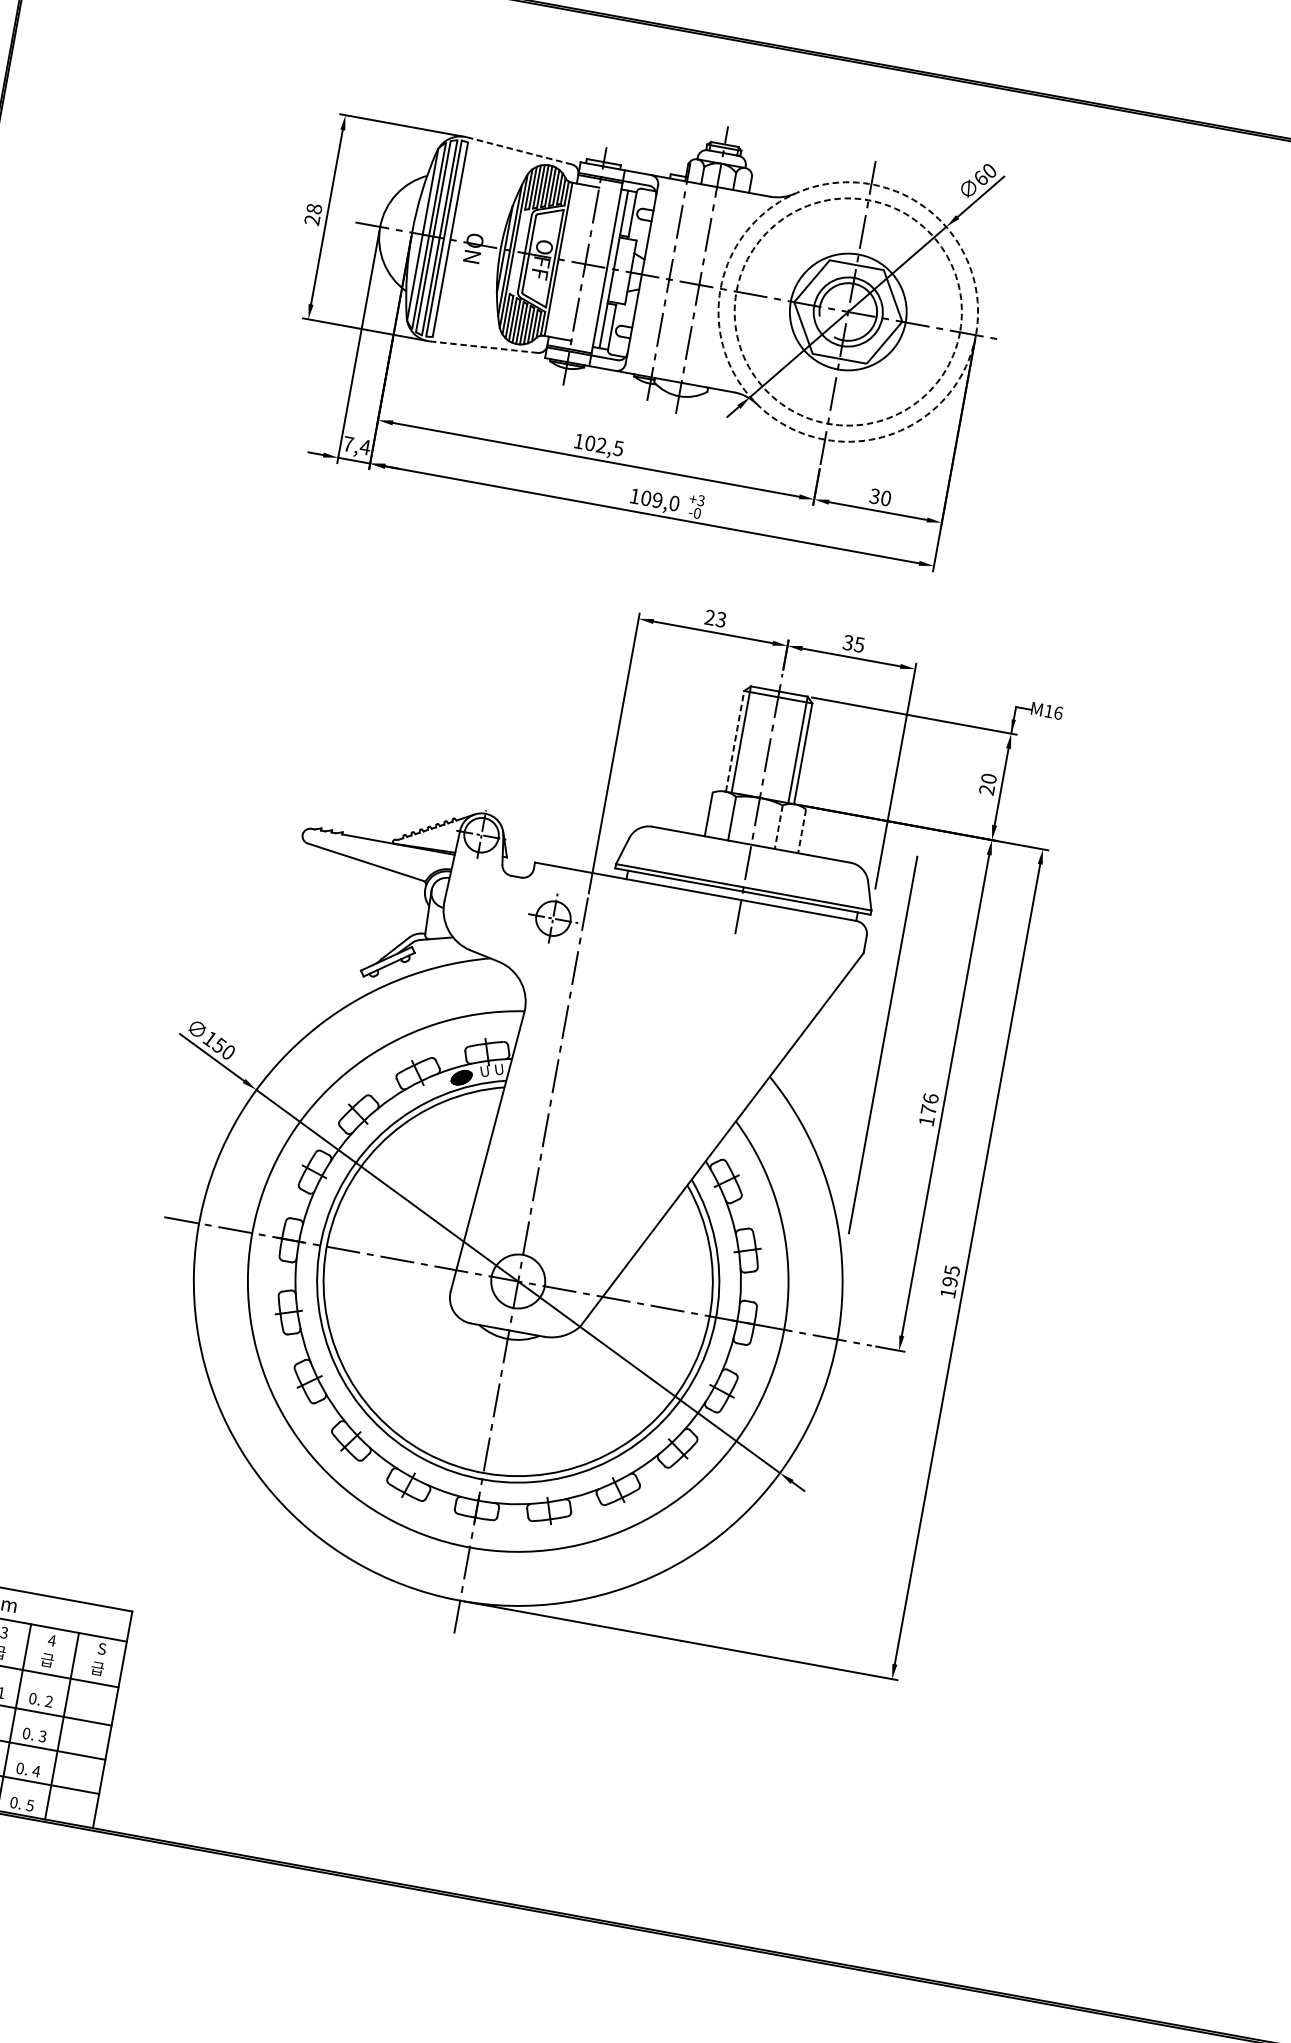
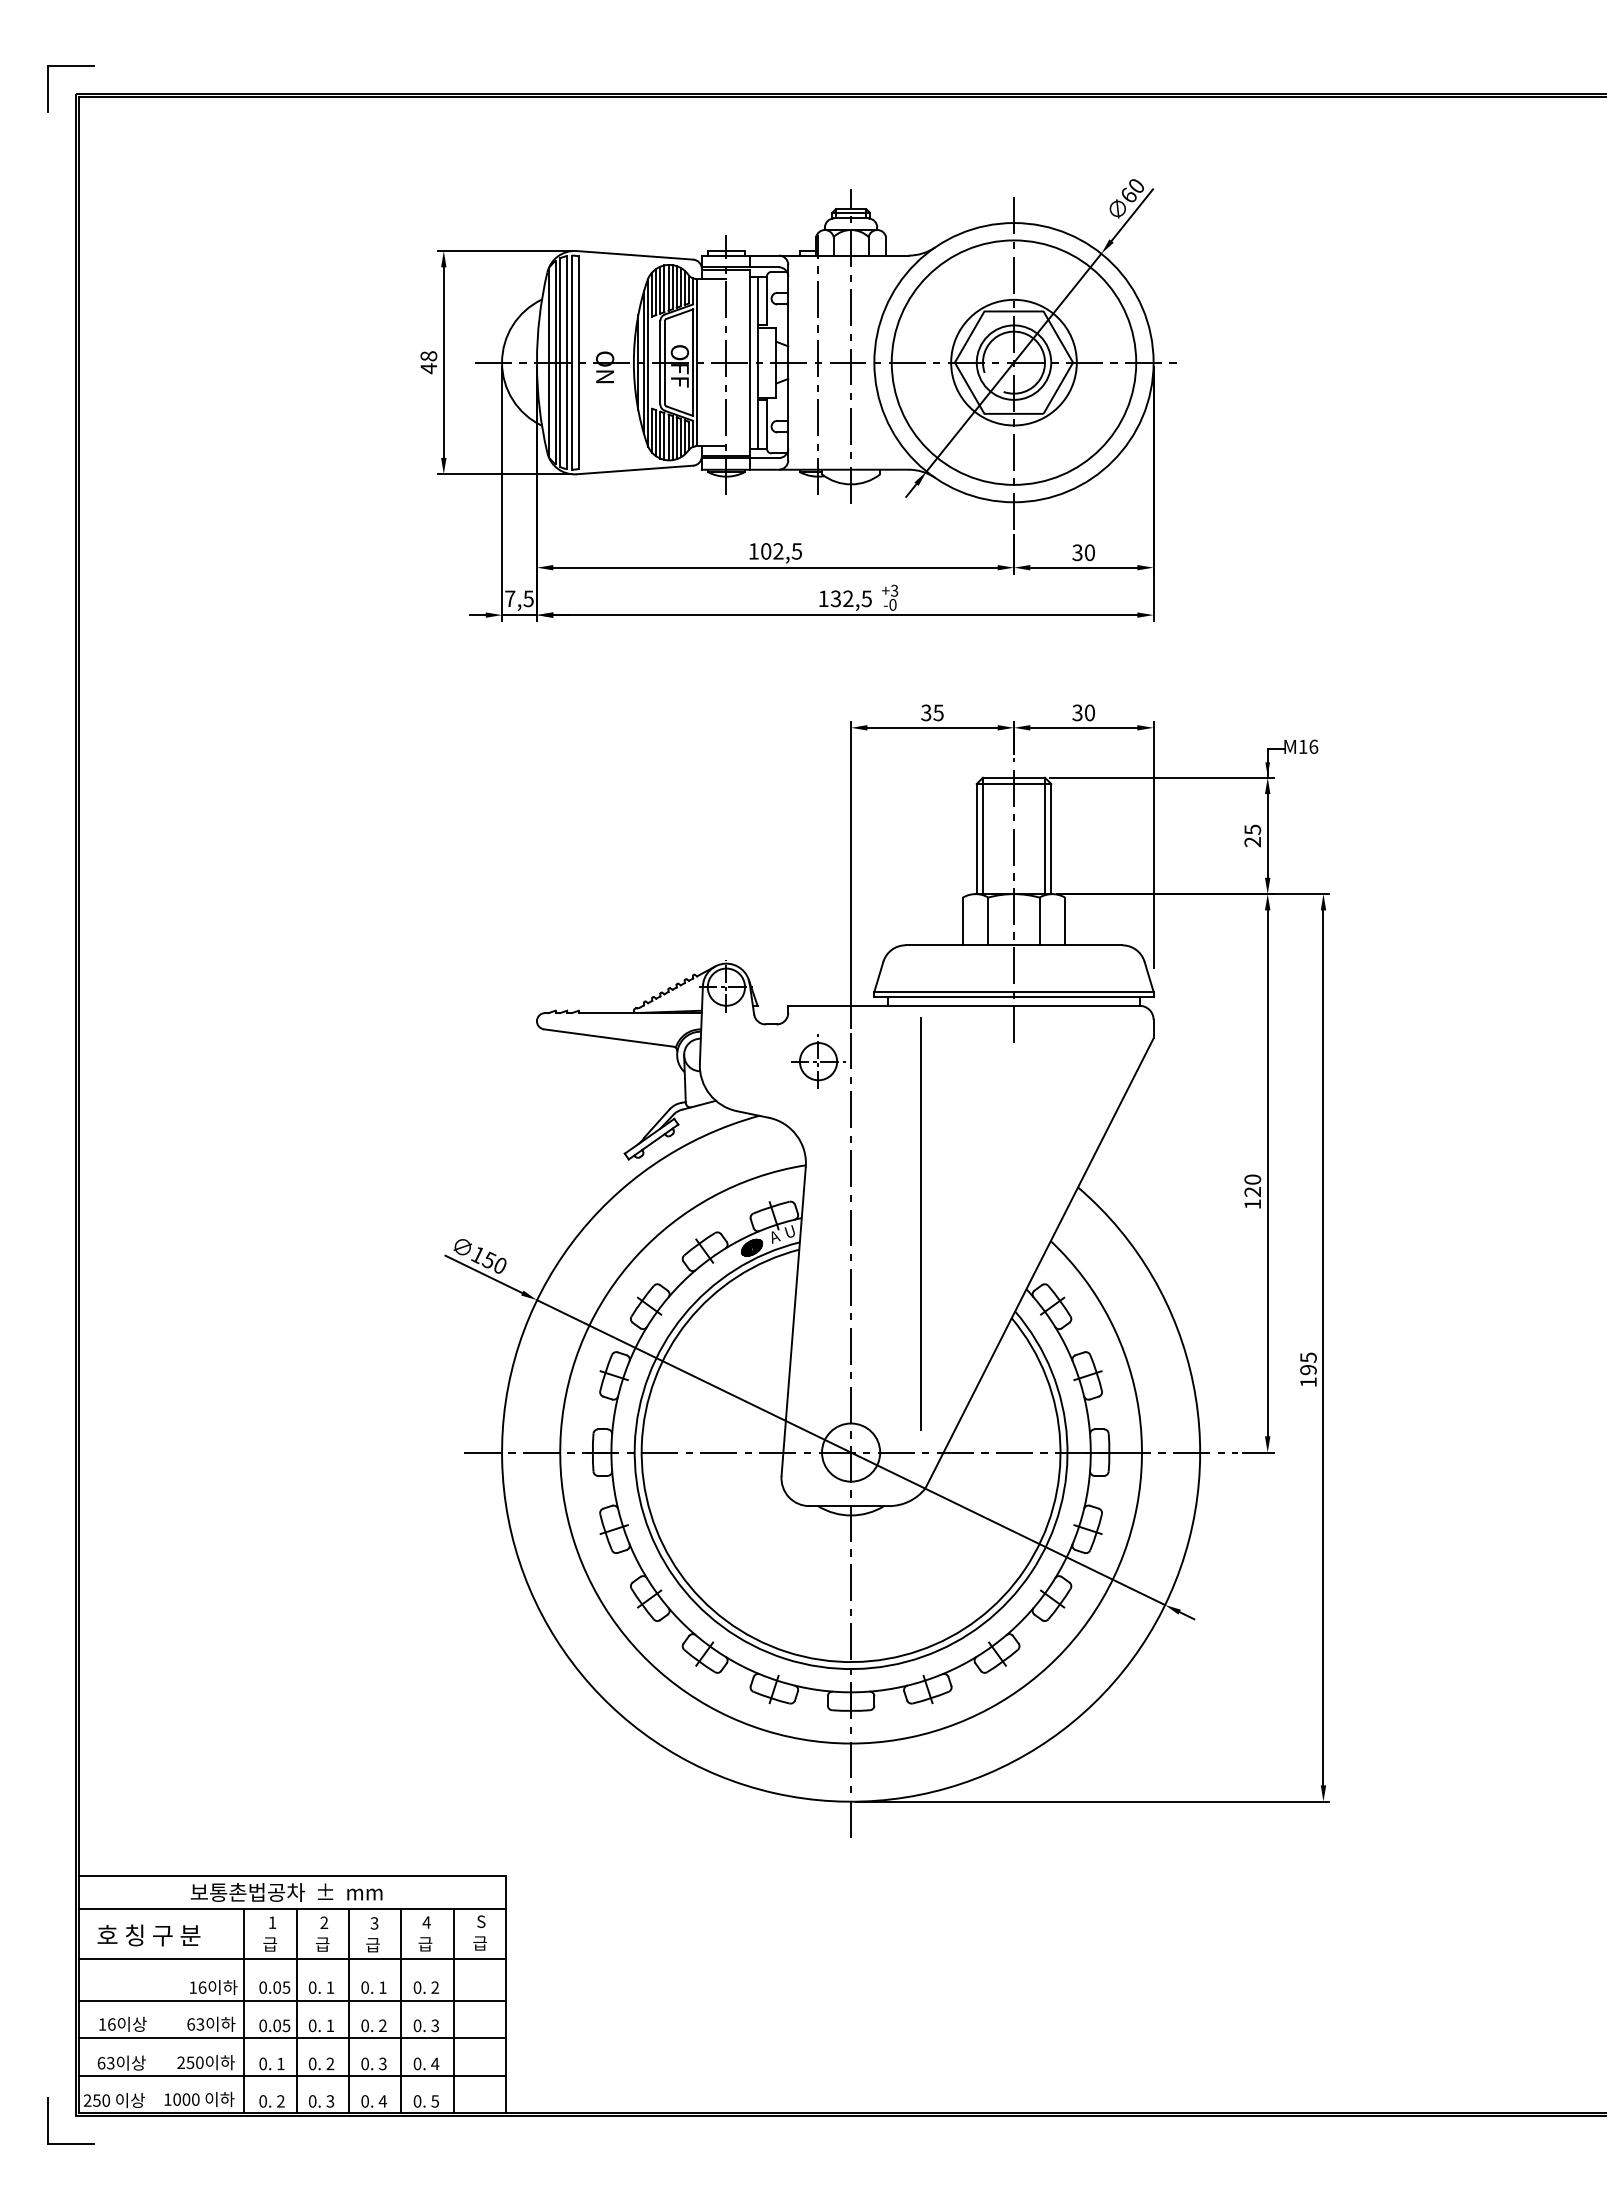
line: (520, 151) -> (635, 255), dashed -> solid
text: (311, 220) -> (428, 368), 28 -> 48
circle: (847, 311) -> (1013, 362), dashed -> solid
circle: (847, 311) -> (1013, 362), dashed -> solid
line: (484, 346) -> (635, 469), dashed -> solid
text: (365, 446) -> (528, 598), 7,4 -> 7,5
text: (659, 500) -> (850, 598), 109,0 -> 132,5
text: (715, 618) -> (932, 712), 23 -> 35
text: (859, 644) -> (1089, 712), 35 -> 30
line: (734, 740) -> (976, 838), dashed -> solid
text: (988, 778) -> (1252, 829), 20 -> 25
line: (778, 827) -> (1039, 921), dashed -> solid
line: (802, 831) -> (1065, 921), dashed -> solid
line: (882, 1044) -> (920, 1223), moved
text: (484, 1071) -> (774, 1236), U -> A
text: (929, 1103) -> (1252, 1185), 176 -> 120

